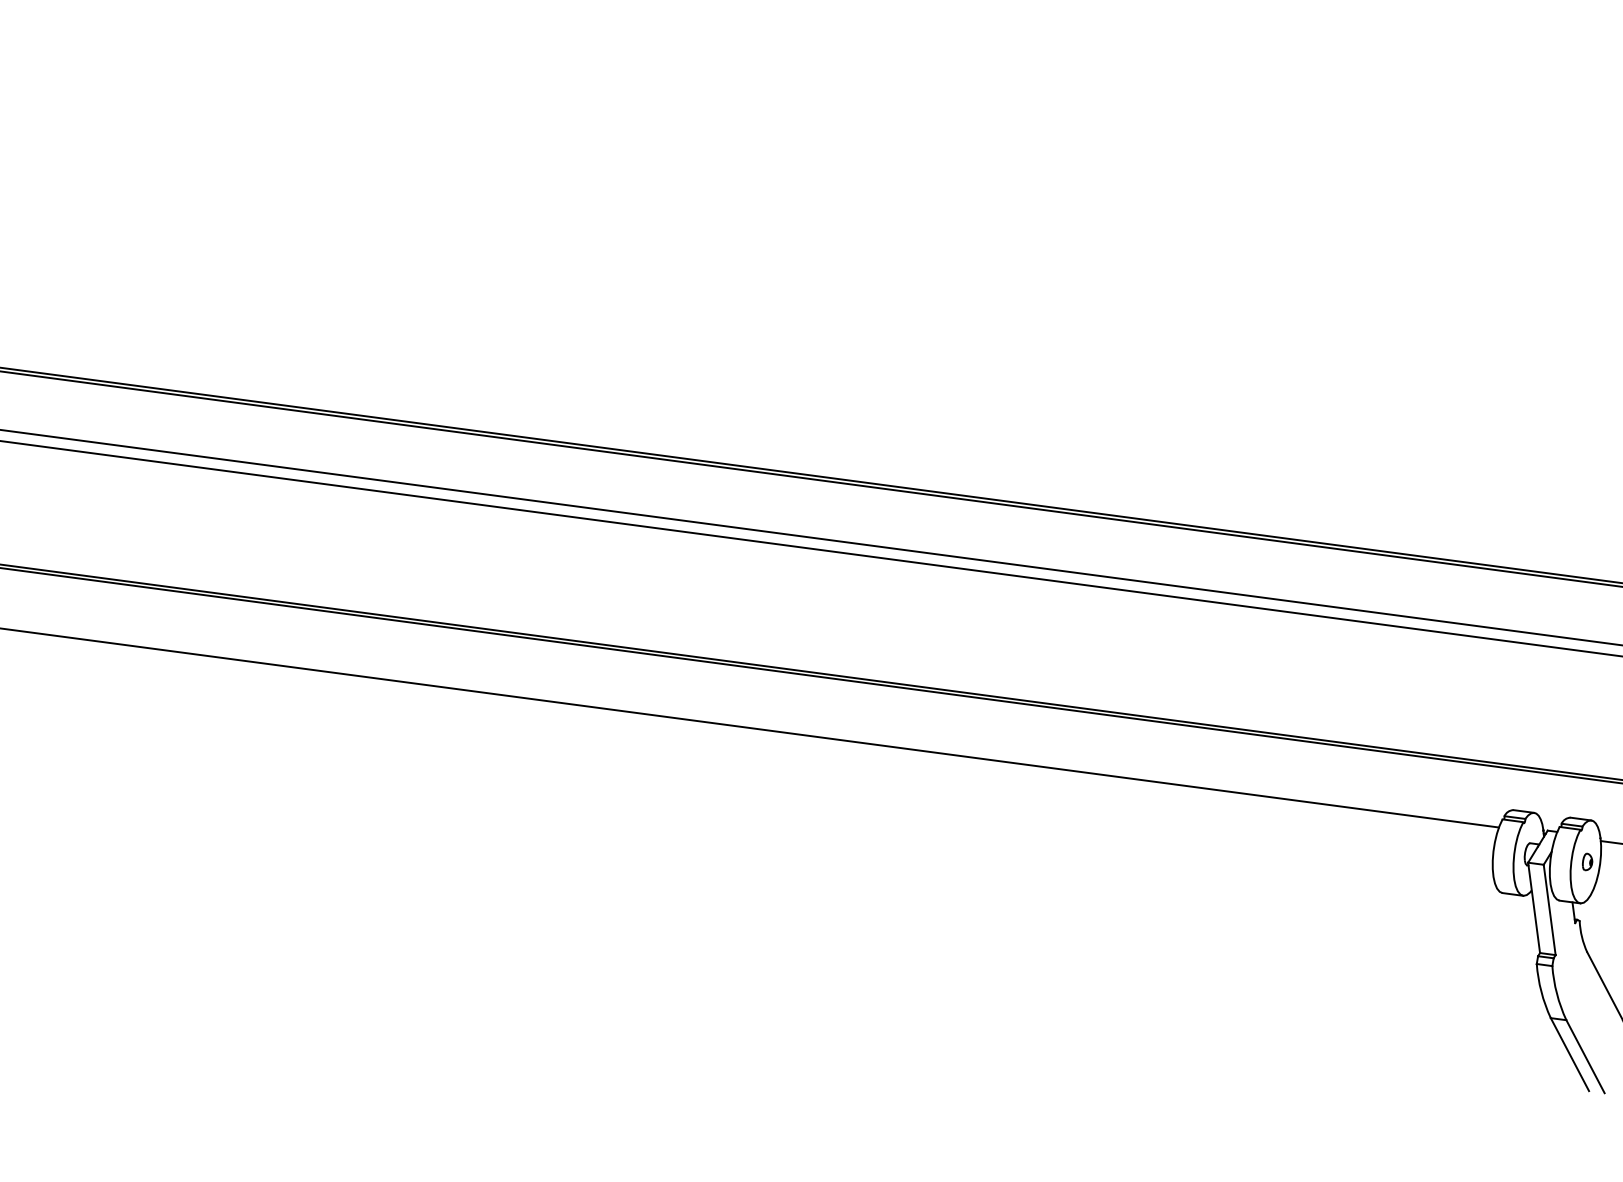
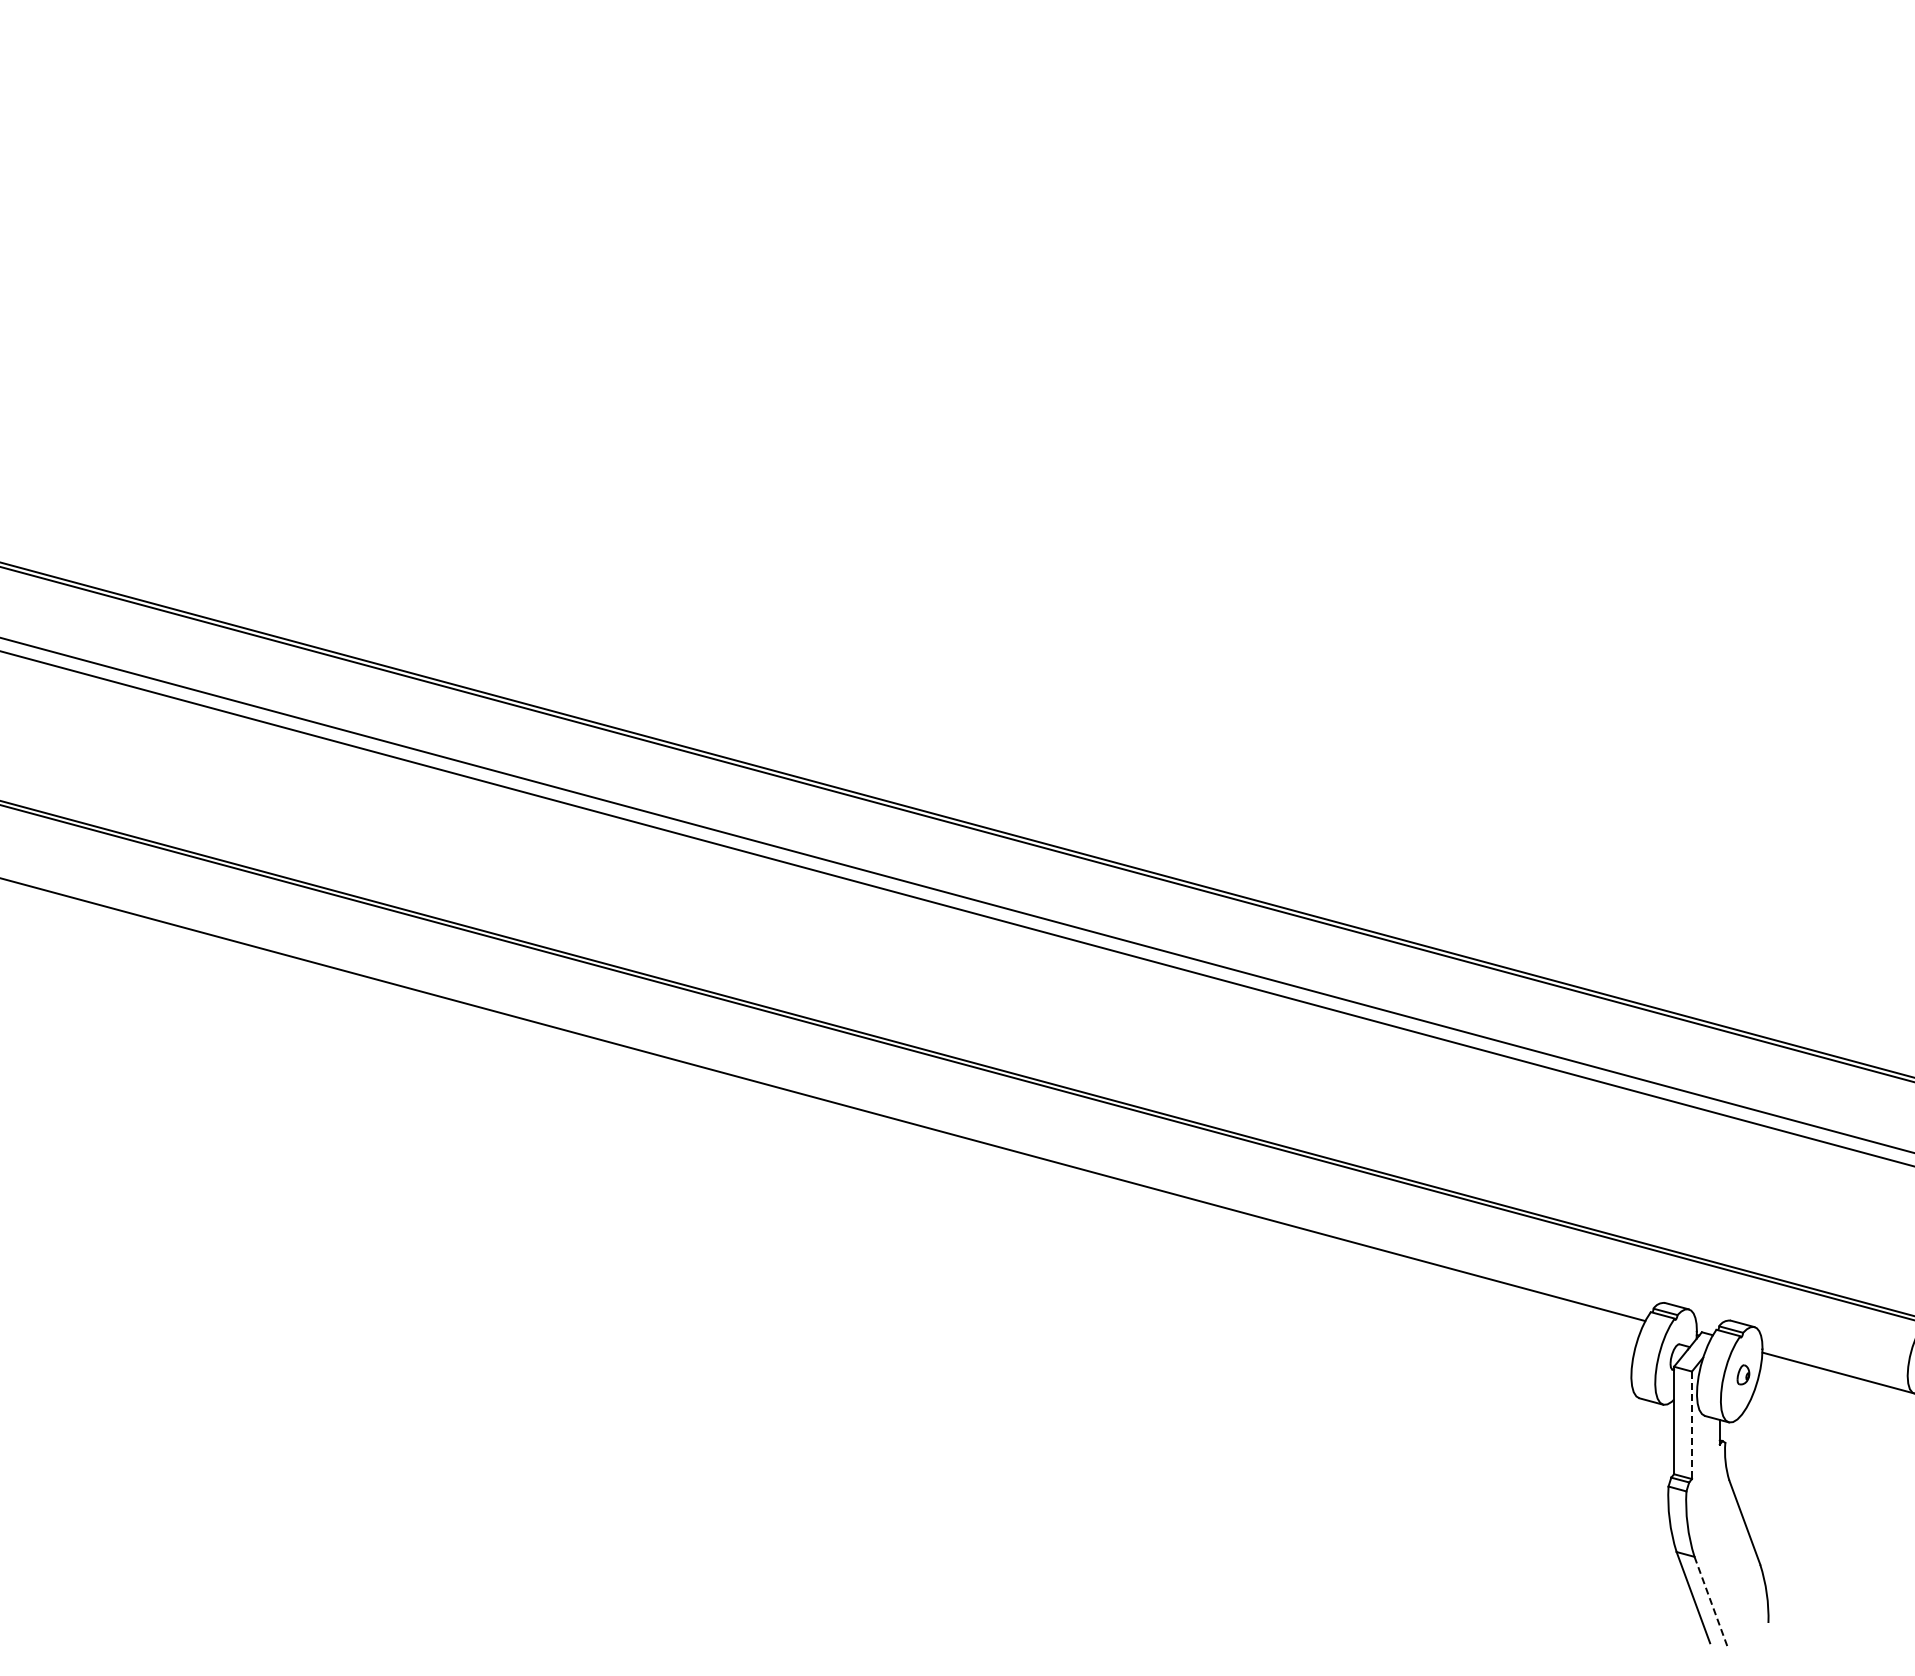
line: (1549, 910) -> (1691, 1425), solid -> dashed
line: (1585, 1056) -> (1711, 1602), solid -> dashed

